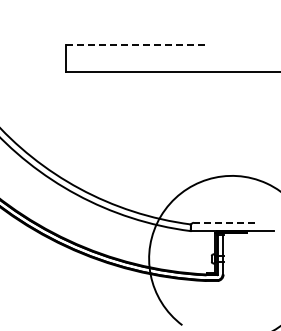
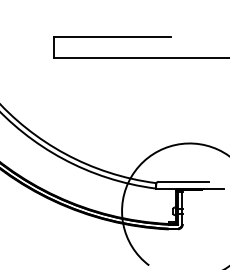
line: (138, 45) -> (113, 36), dashed -> solid
line: (224, 222) -> (183, 181), dashed -> solid

